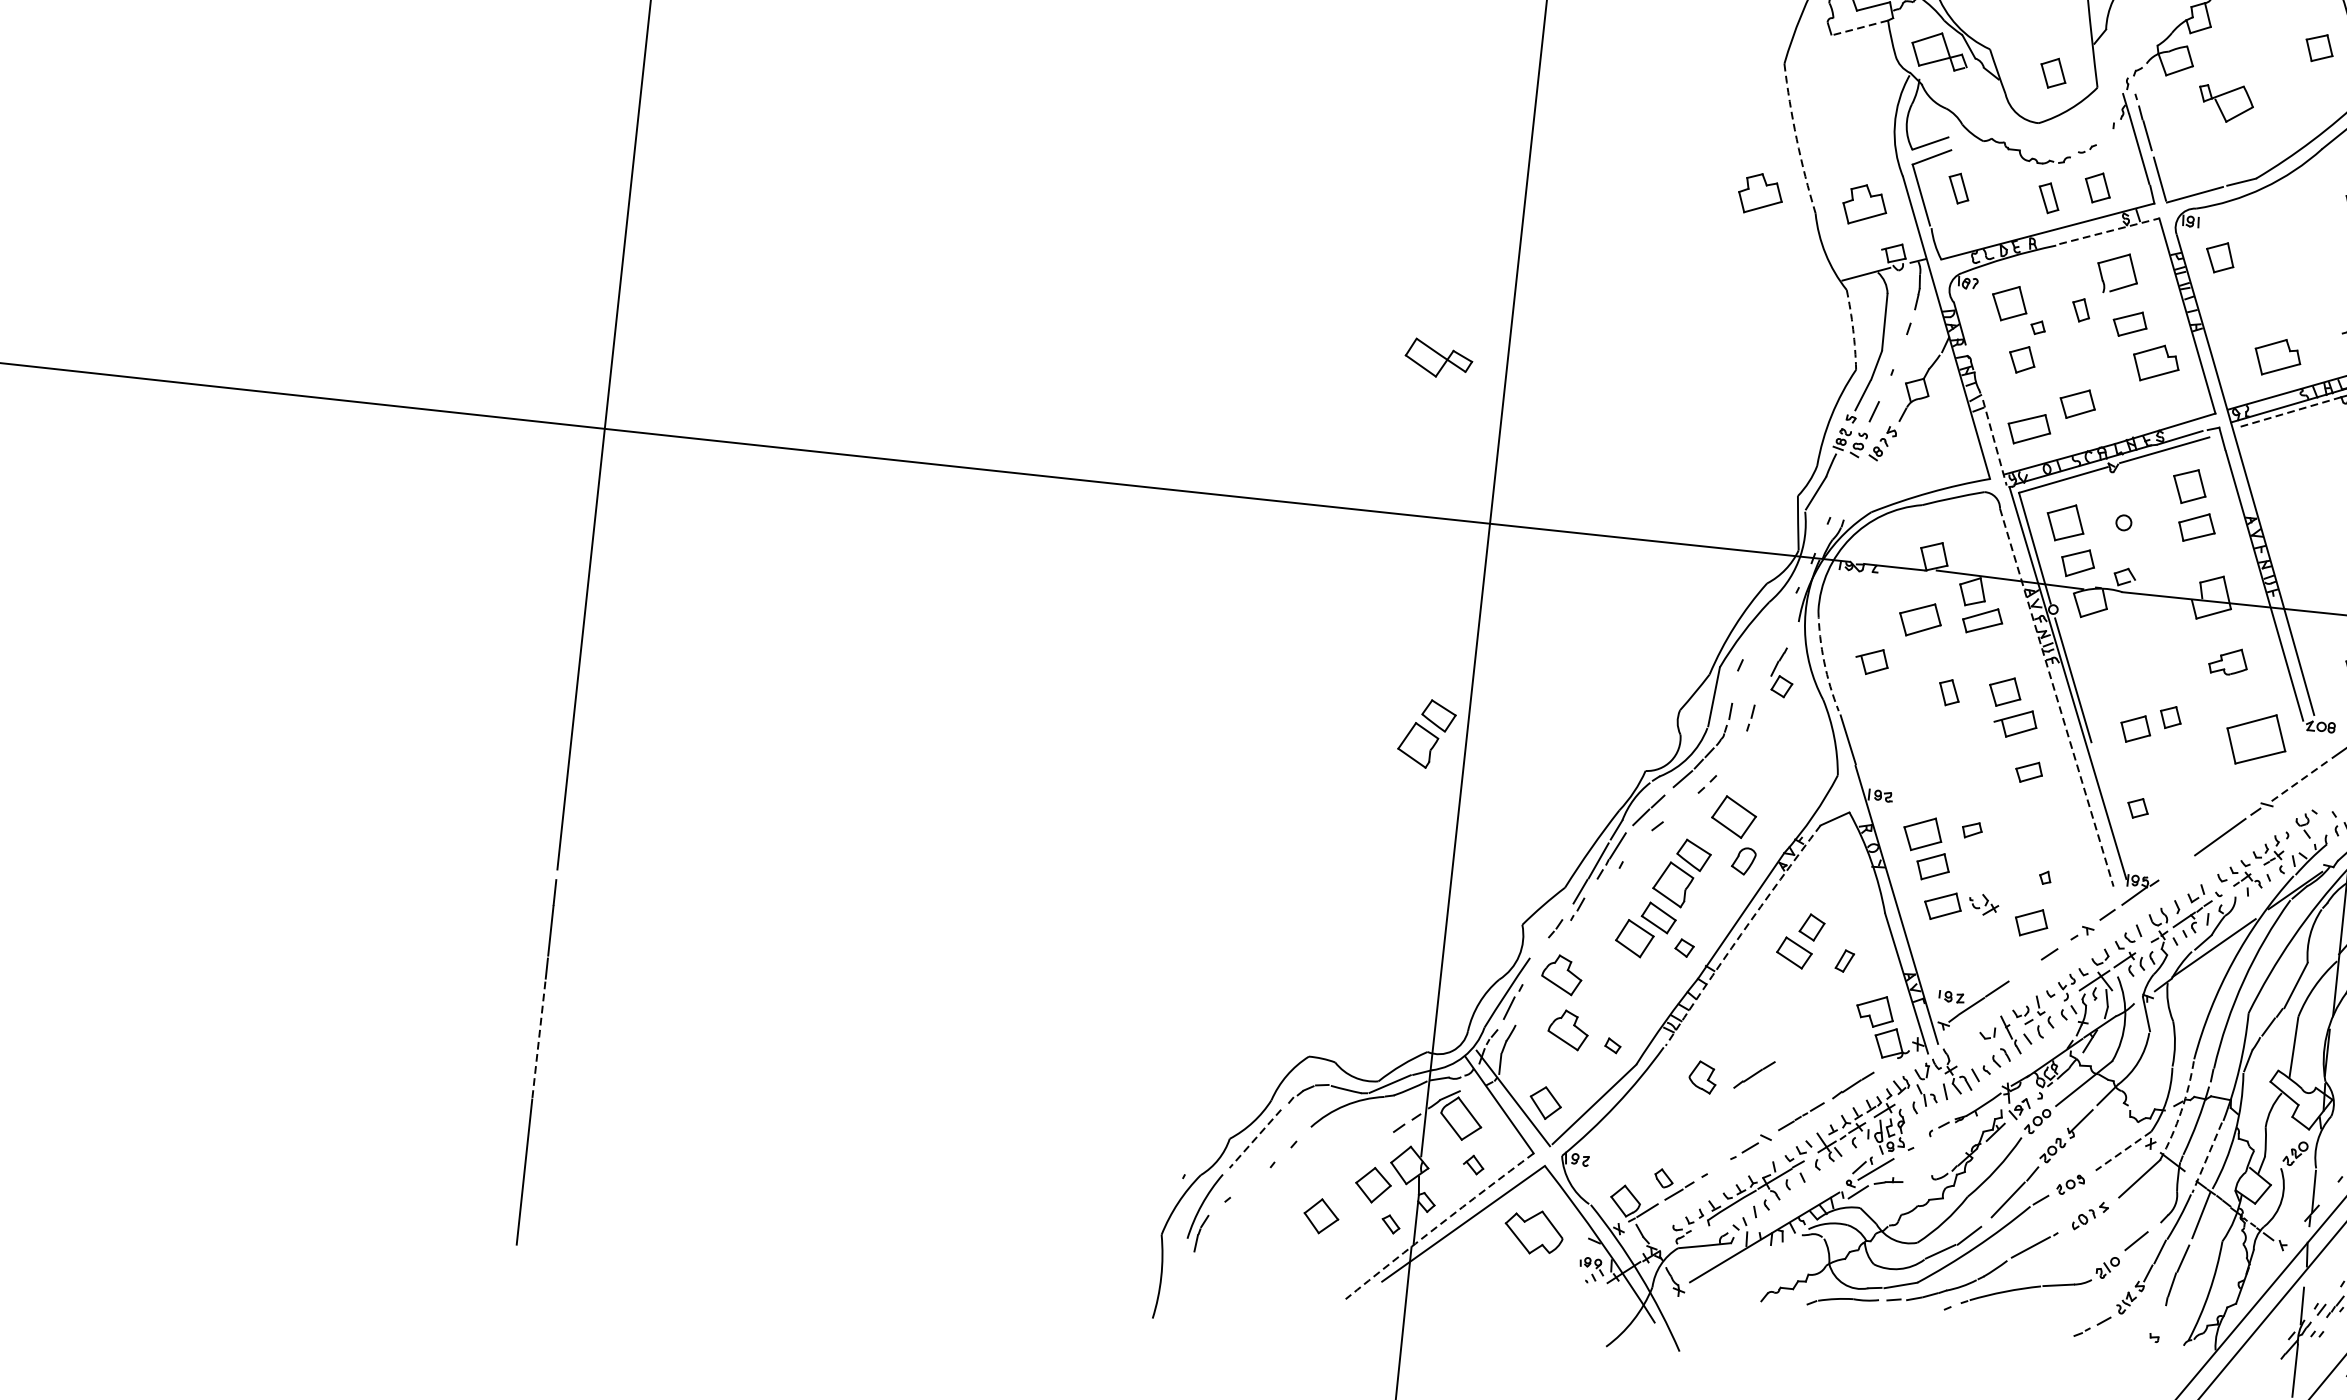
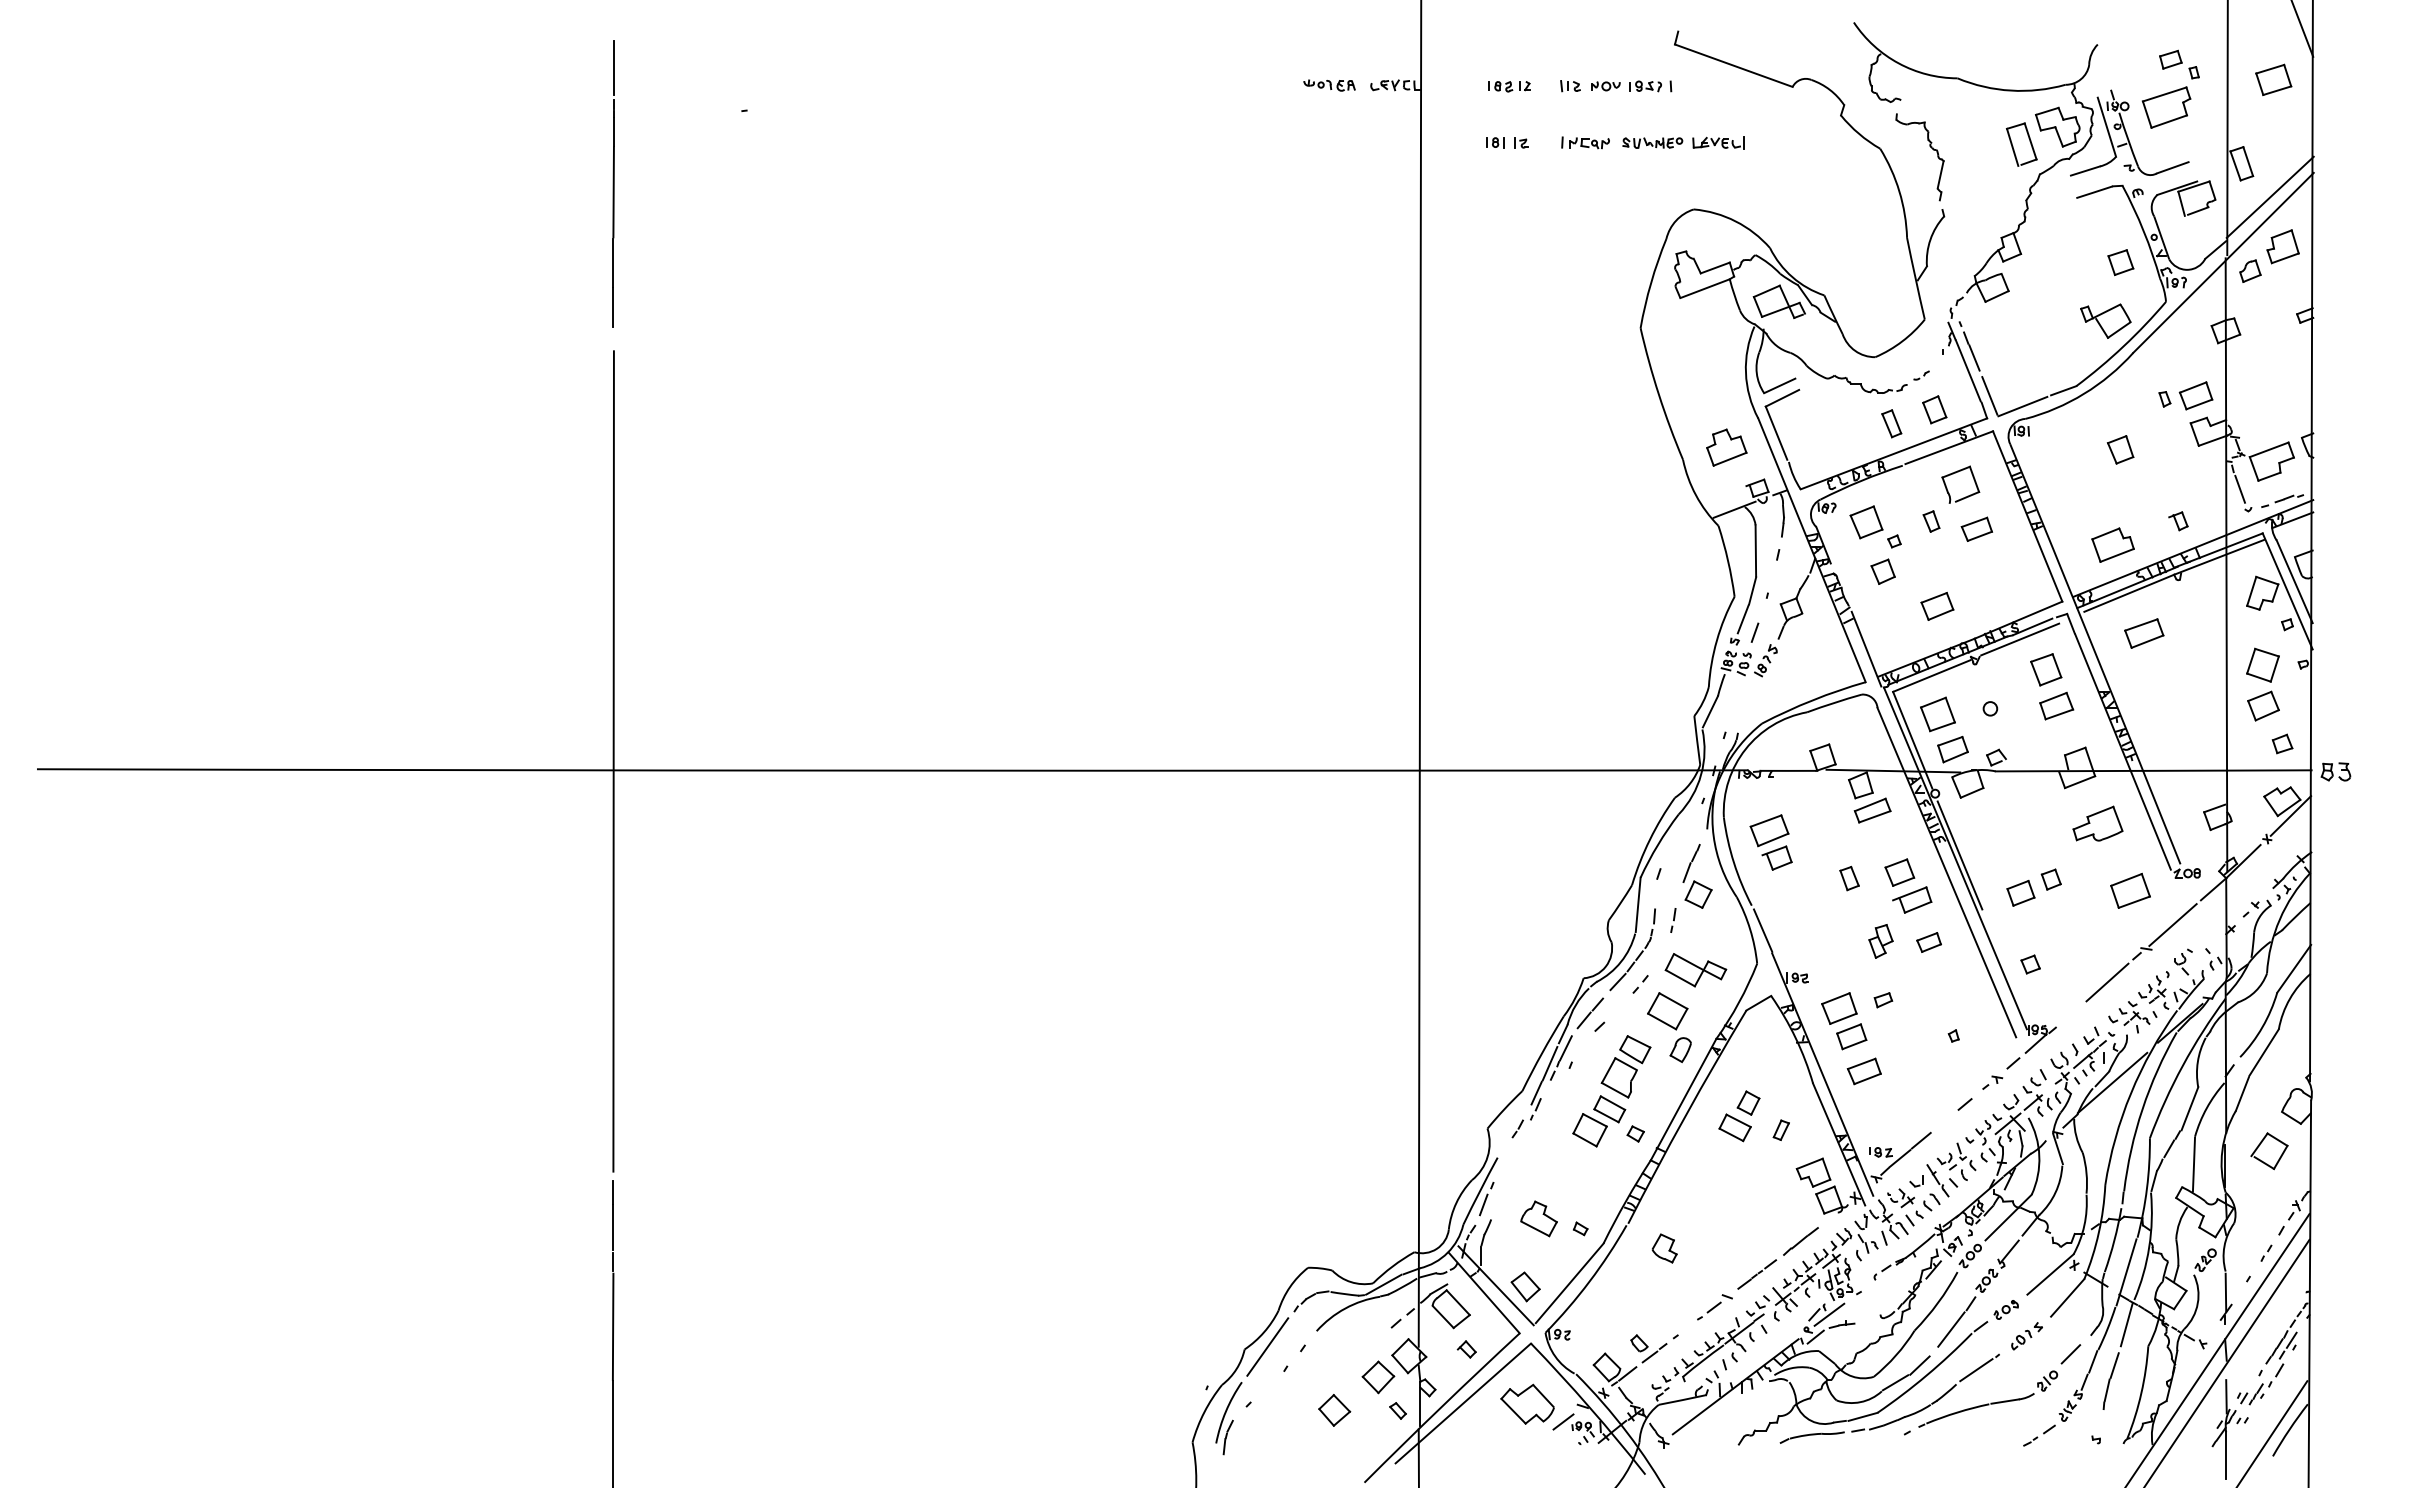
line: (1859, 27) -> (1704, 288), dashed -> solid
part: (2053, 72) -> (1883, 310), removed
part: (2225, 102) -> (2105, 320), moved
arc: (1796, 138) -> (1658, 394), dashed -> solid
part: (1958, 188) -> (1809, 423), removed
part: (1760, 193) -> (1631, 447), removed
line: (2109, 231) -> (1949, 447), dashed -> solid
part: (2220, 257) -> (2120, 449), moved
arc: (1853, 329) -> (1728, 560), dashed -> solid
part: (1438, 359) -> (1695, 970), moved
part: (2155, 362) -> (2003, 561), removed
line: (2290, 412) -> (2129, 593), dashed -> solid
part: (2029, 429) -> (2144, 633), moved
line: (1994, 443) -> (1866, 649), dashed -> solid
part: (1920, 619) -> (1769, 830), moved
arc: (1823, 661) -> (1733, 862), dashed -> solid
part: (2228, 661) -> (2097, 823), size x1.43
part: (1782, 672) -> (1697, 876), size x1.43
line: (2056, 697) -> (1946, 872), dashed -> solid
part: (1426, 733) -> (1382, 965), removed
part: (2256, 738) -> (2130, 890), size x0.71
part: (1975, 765) -> (1880, 941), added
line: (2299, 782) -> (2173, 925), dashed -> solid
part: (1984, 905) -> (1901, 1198), moved
part: (2031, 922) -> (1945, 1077), removed
arc: (1741, 934) -> (1685, 1116), dashed -> solid
part: (1561, 974) -> (1527, 1169), removed
line: (539, 1040) -> (613, 1327), dashed -> solid
line: (1753, 1074) -> (1710, 1241), removed
arc: (2181, 1110) -> (2098, 1232), dashed -> solid
line: (1255, 1139) -> (1267, 1347), dashed -> solid
line: (2123, 1151) -> (2050, 1274), dashed -> solid
line: (2207, 1157) -> (2126, 1272), dashed -> solid
arc: (1439, 1225) -> (1441, 1407), dashed -> solid
line: (1571, 1255) -> (1563, 1421), added

